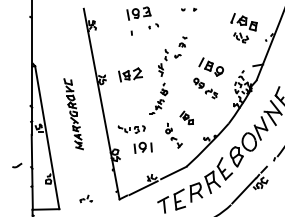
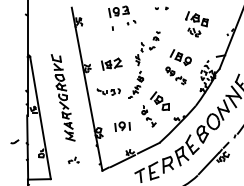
part: (243, 28) -> (196, 24), moved
part: (72, 113) -> (62, 97), size x1.43
part: (186, 117) -> (159, 100), size x1.67
part: (131, 128) -> (108, 91), moved
part: (85, 197) -> (73, 159), moved

